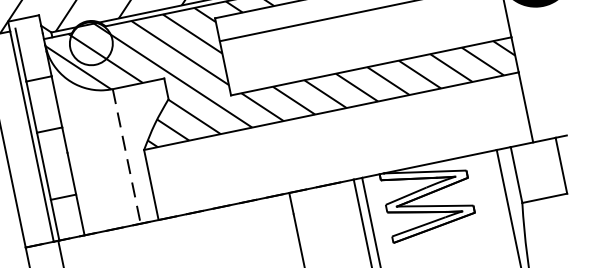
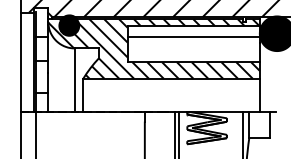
fill: (91, 42) -> (69, 25), added
line: (126, 157) -> (74, 80), dashed -> solid

